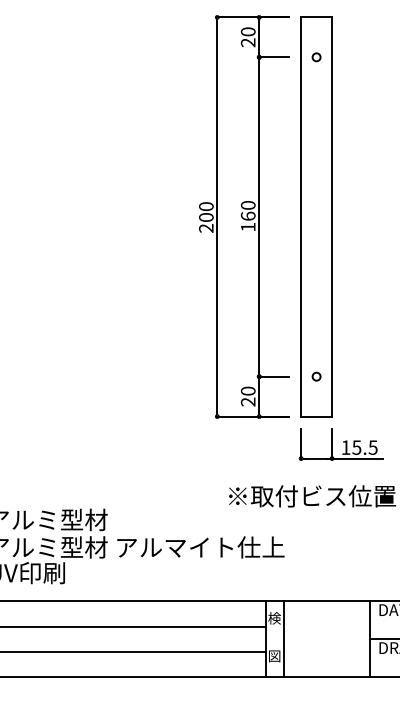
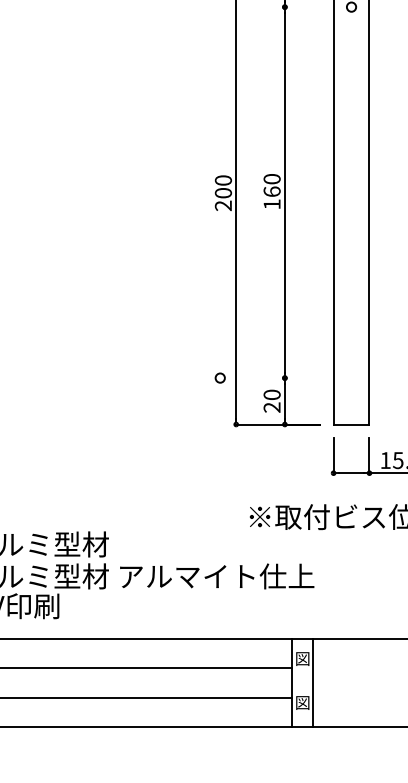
line: (274, 57) -> (302, 7), removed
line: (274, 376) -> (302, 377), removed
circle: (316, 376) -> (220, 377), moved
text: (274, 618) -> (302, 658), 検 -> 図

